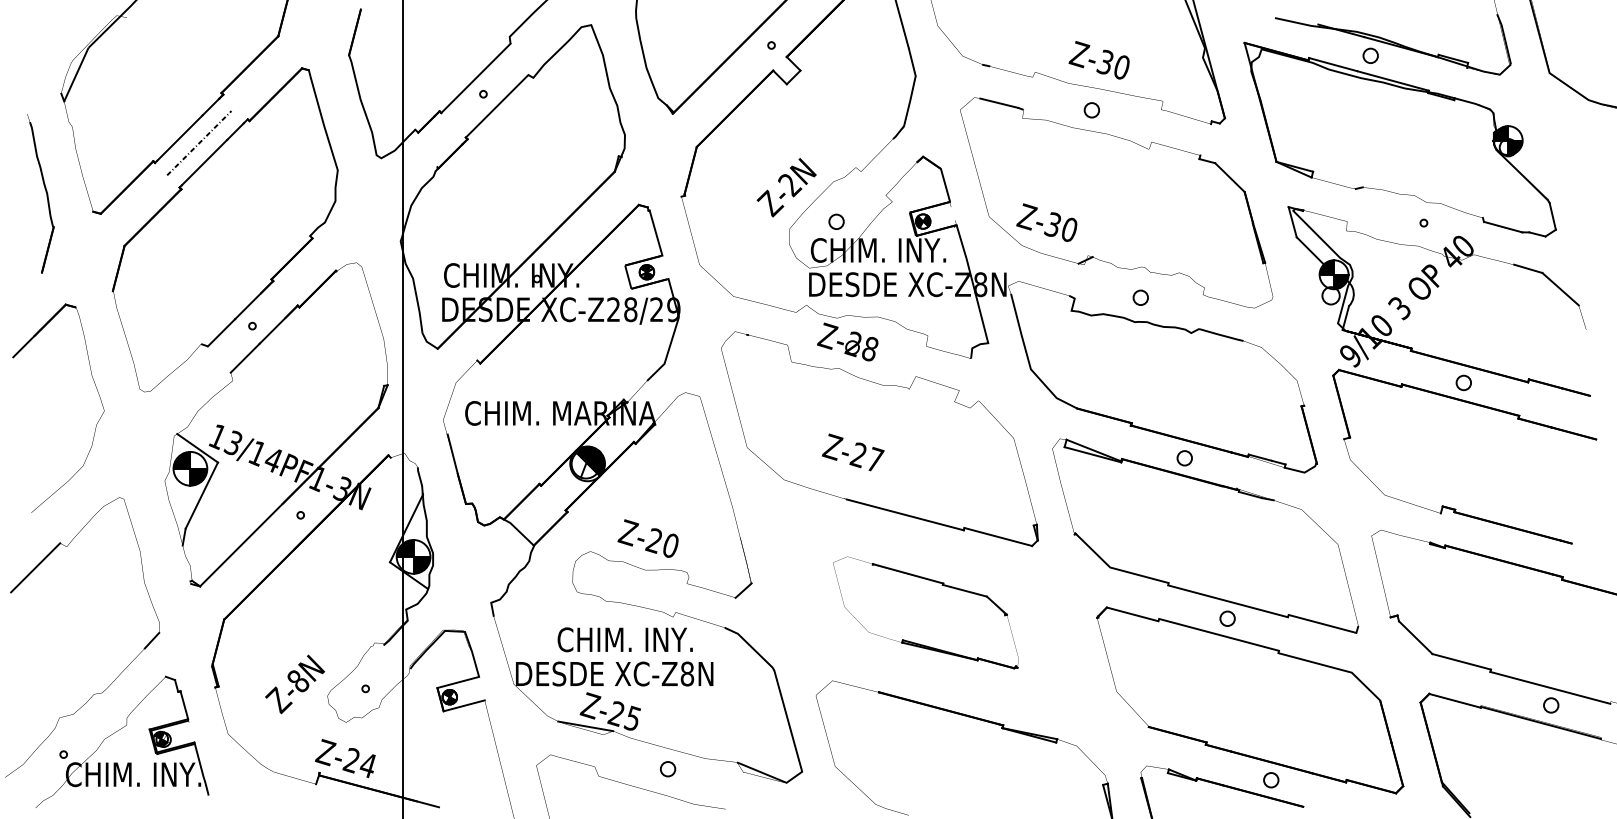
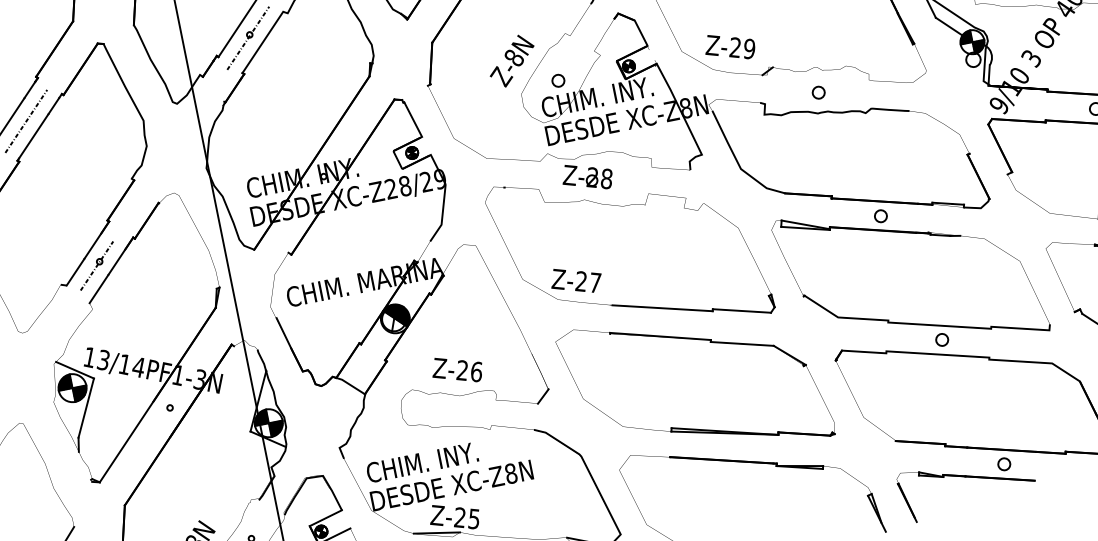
line: (480, 97) -> (247, 37), added
text: (790, 185) -> (514, 58), Z-2N -> Z-8N
text: (1060, 226) -> (741, 47), Z-30 -> Z-29
line: (248, 330) -> (97, 265), added
text: (853, 452) -> (576, 280), moved
text: (671, 545) -> (477, 371), Z-20 -> Z-26
part: (925, 612) -> (695, 384), size x1.67
text: (624, 639) -> (421, 462), moved

